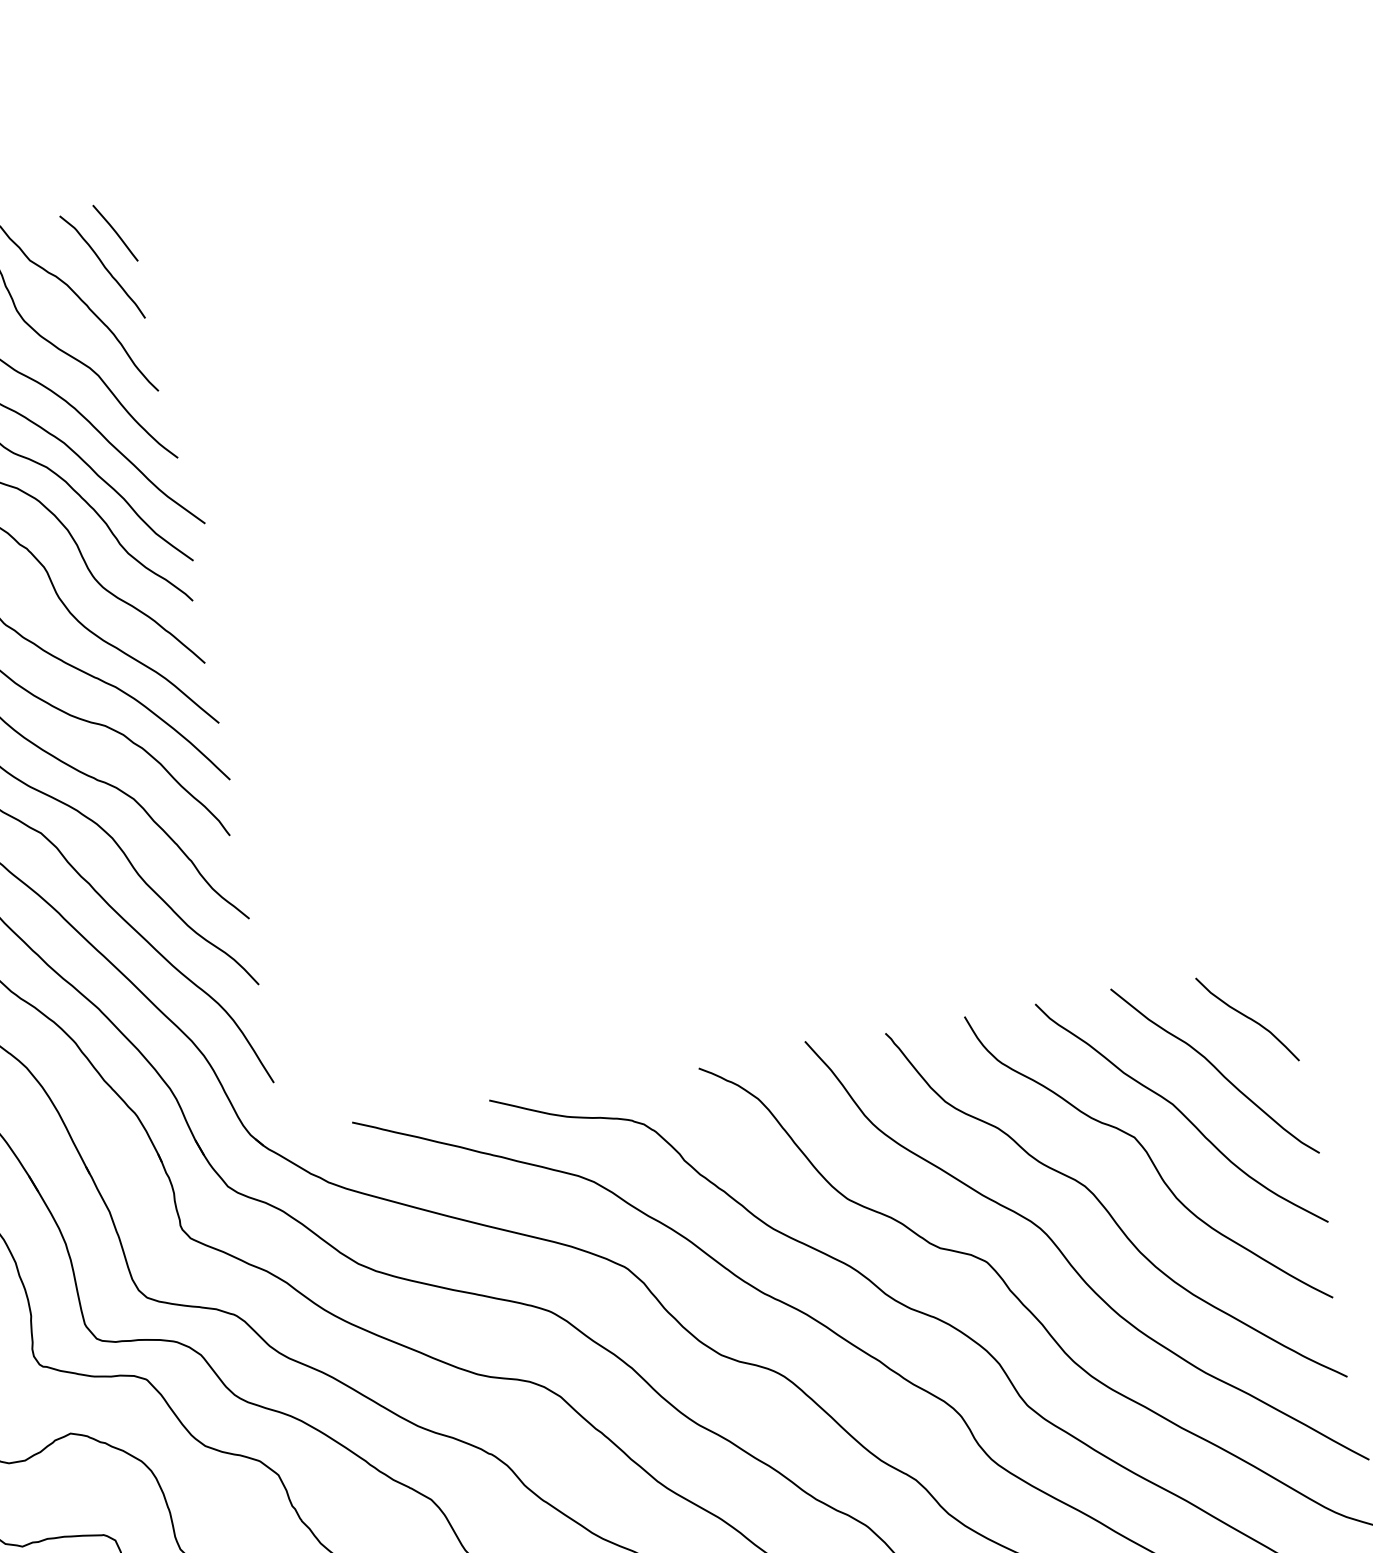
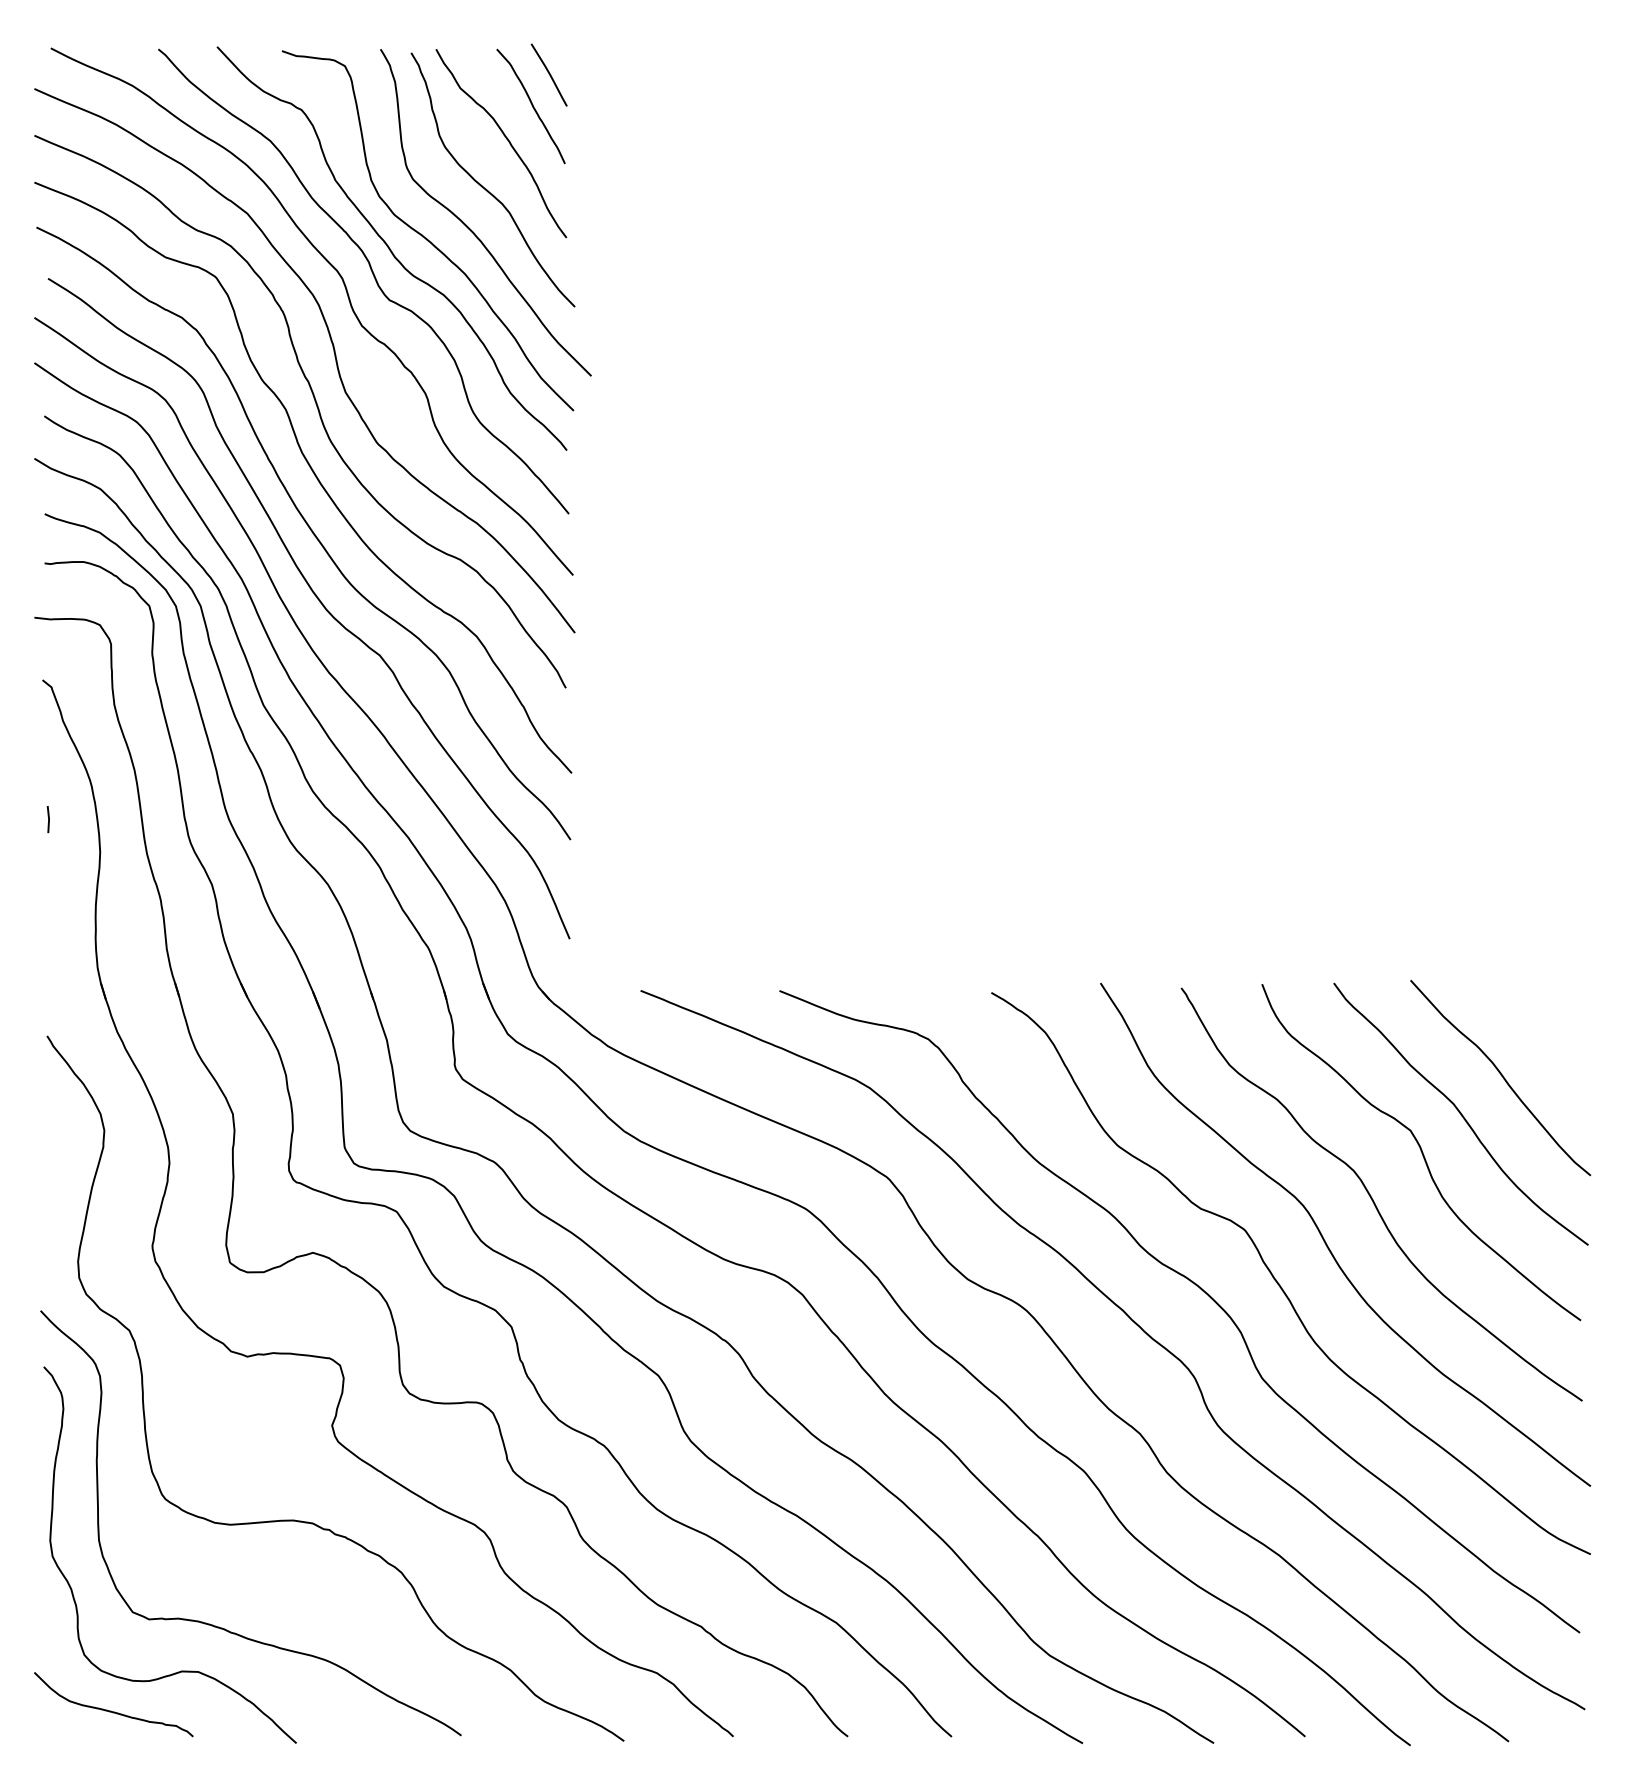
curve: (1246, 1017) -> (1540, 1030), removed

